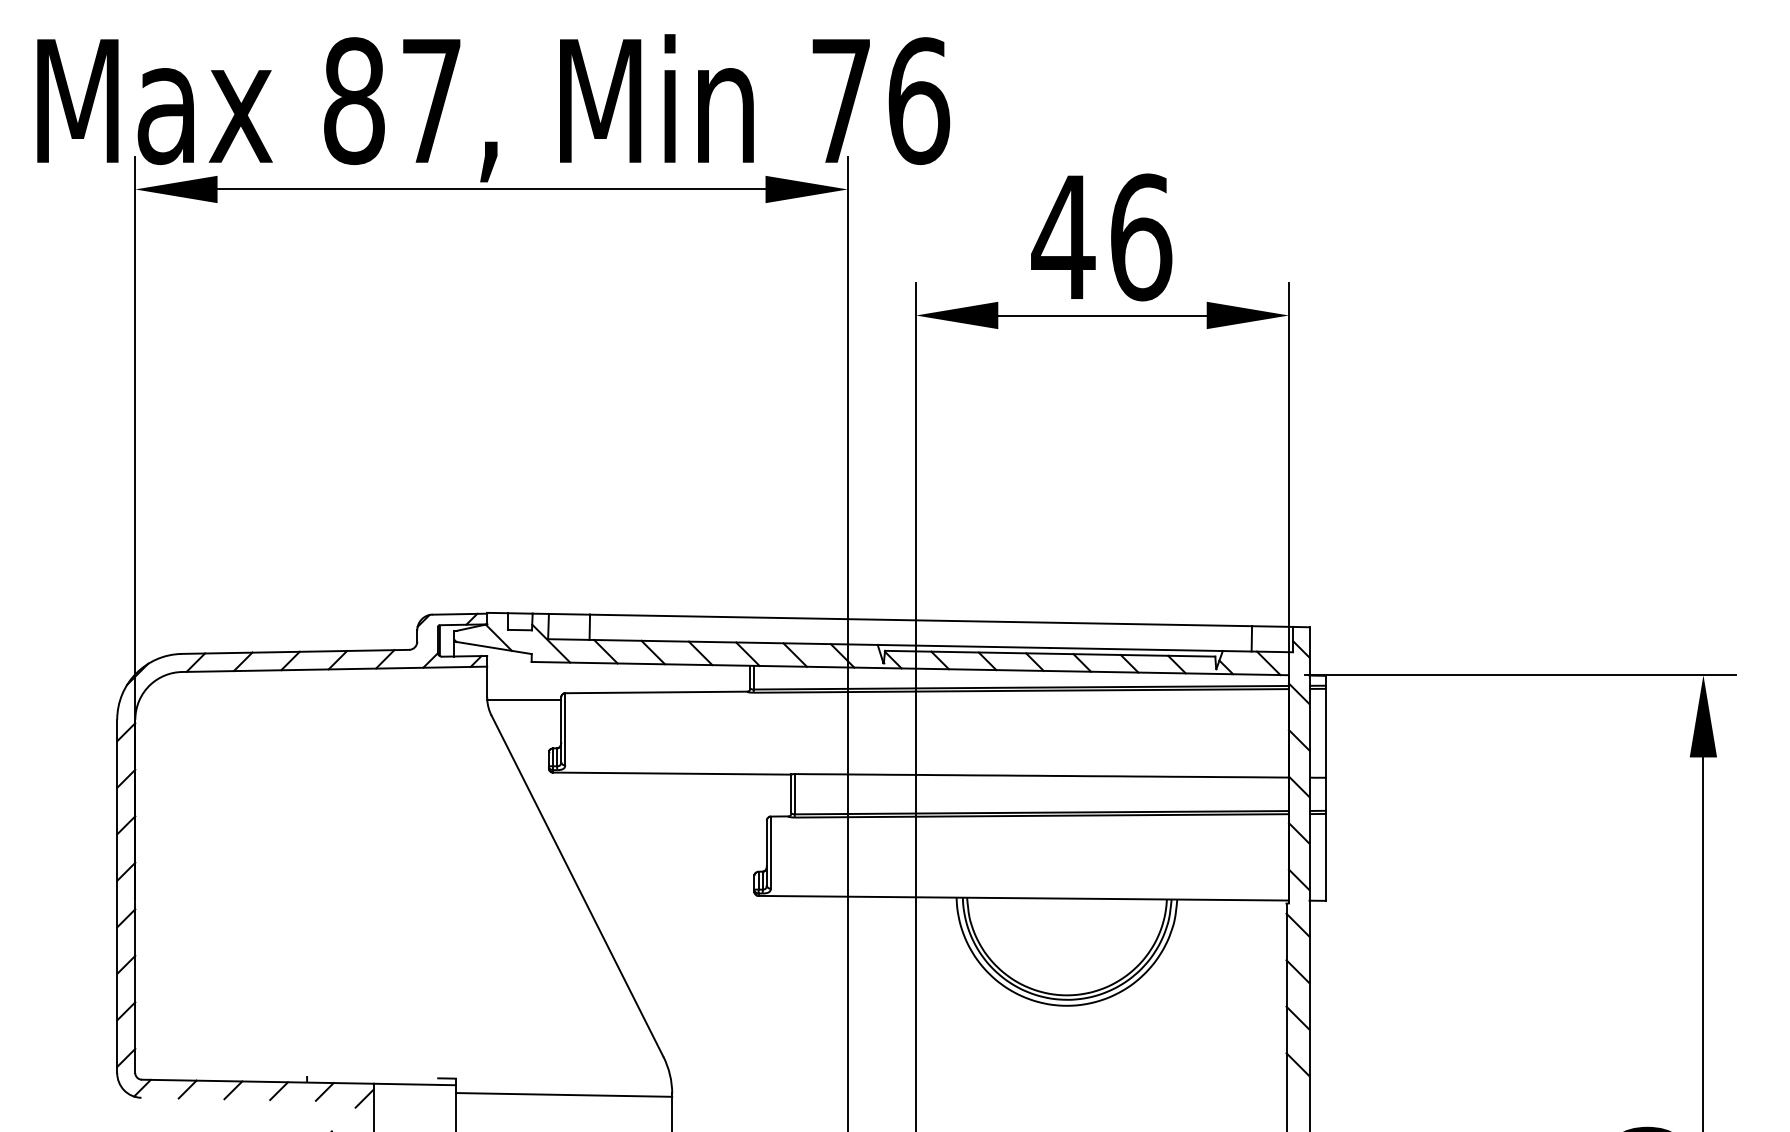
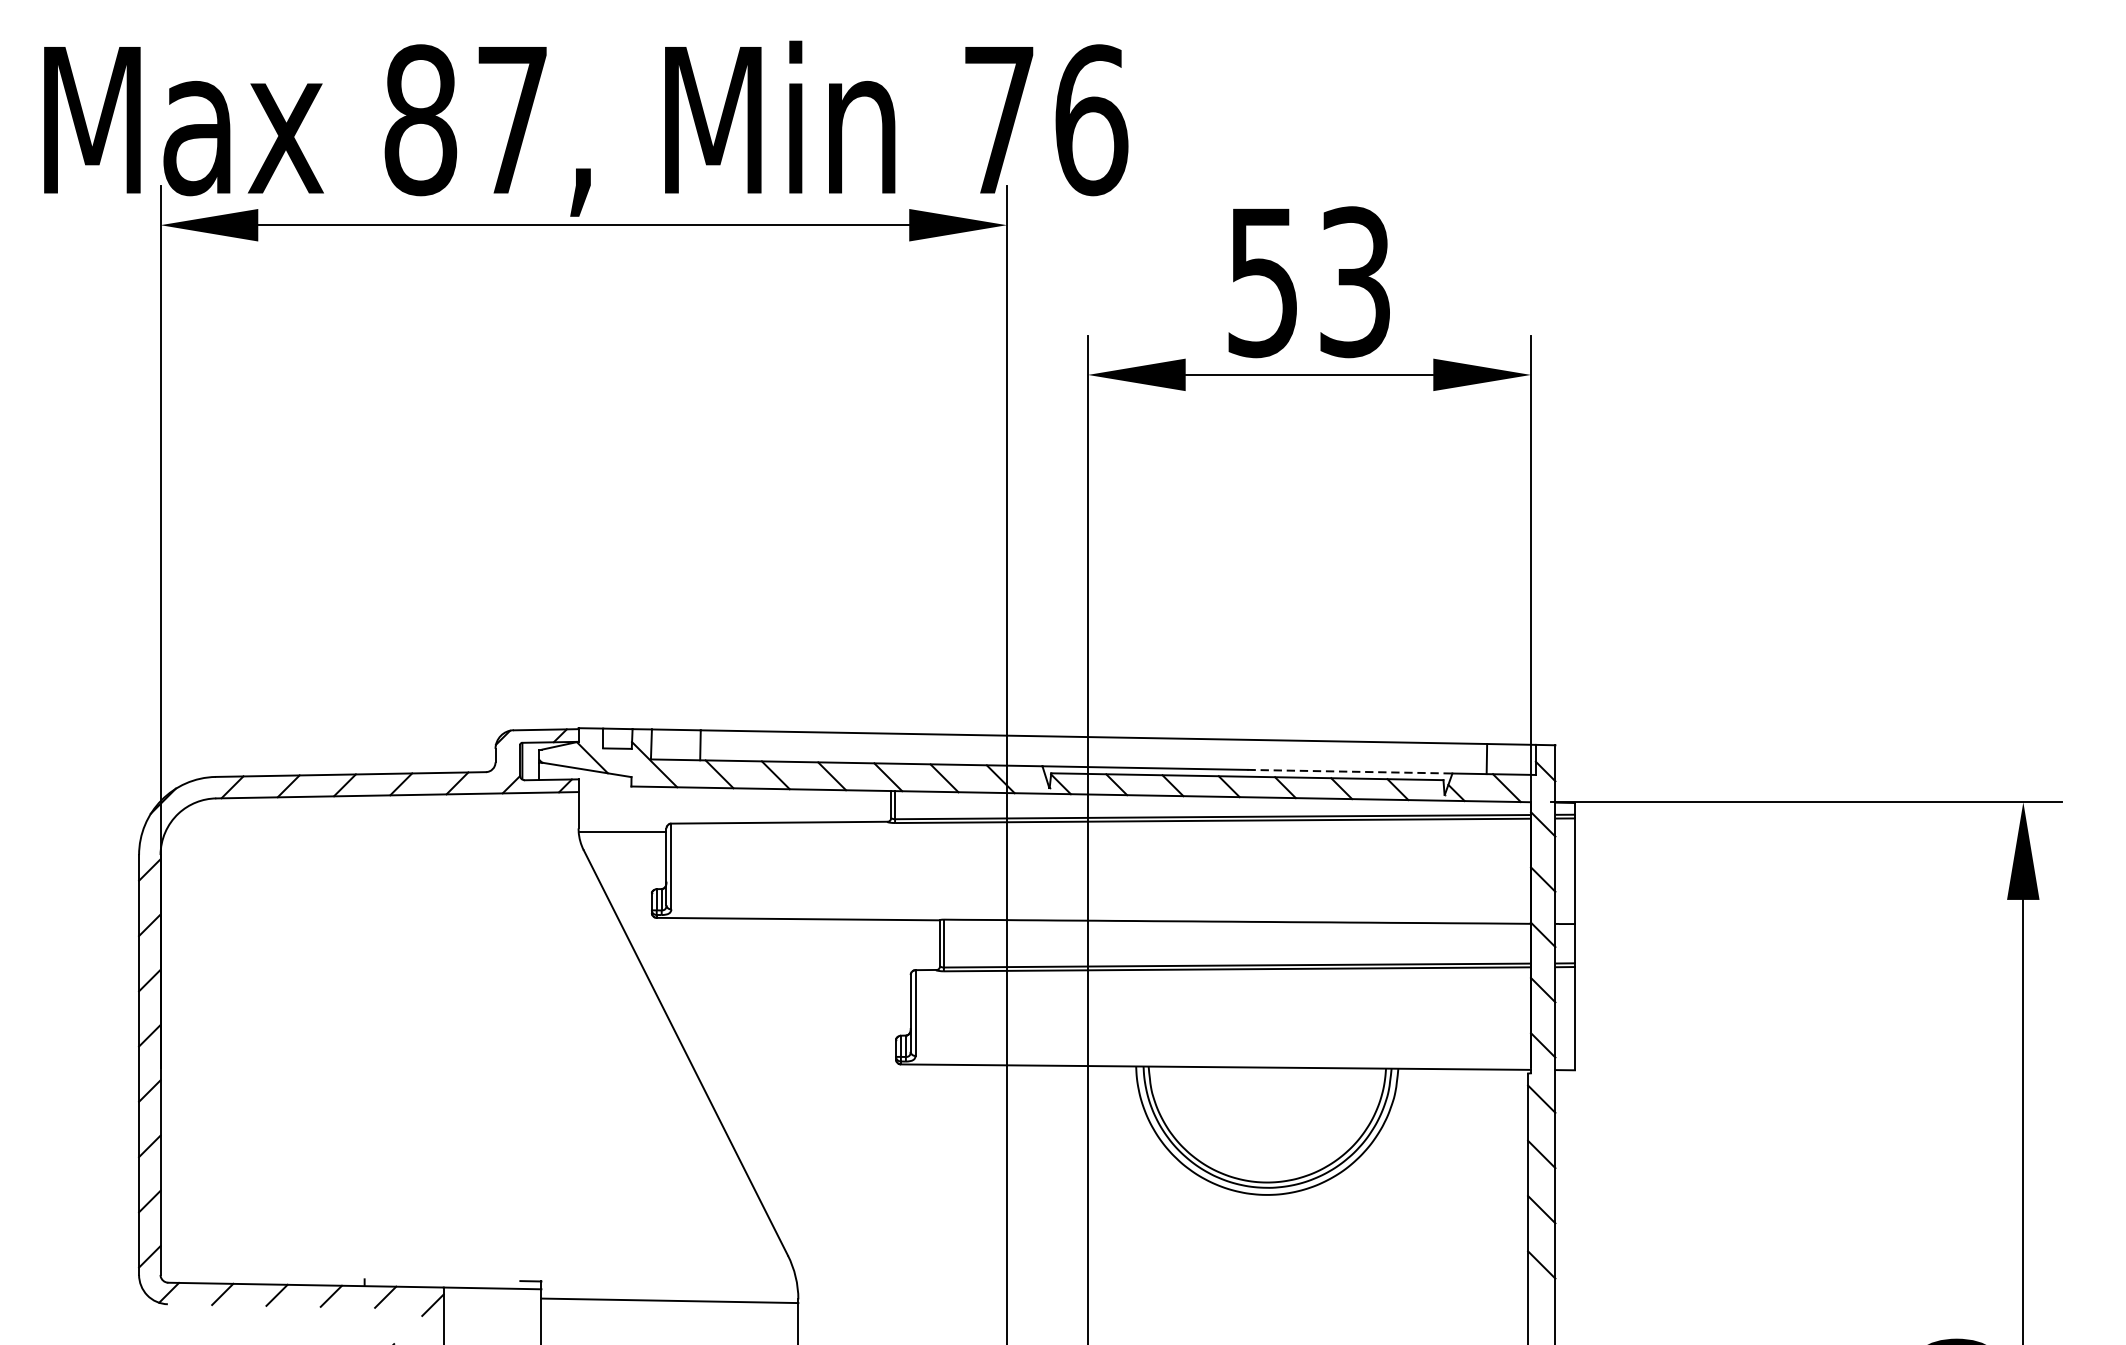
text: (1101, 237) -> (1308, 282), 46 -> 53
line: (1137, 649) -> (1351, 771), solid -> dashed

